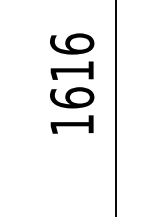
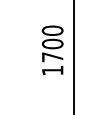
text: (71, 69) -> (52, 43), 1616 -> 1700

